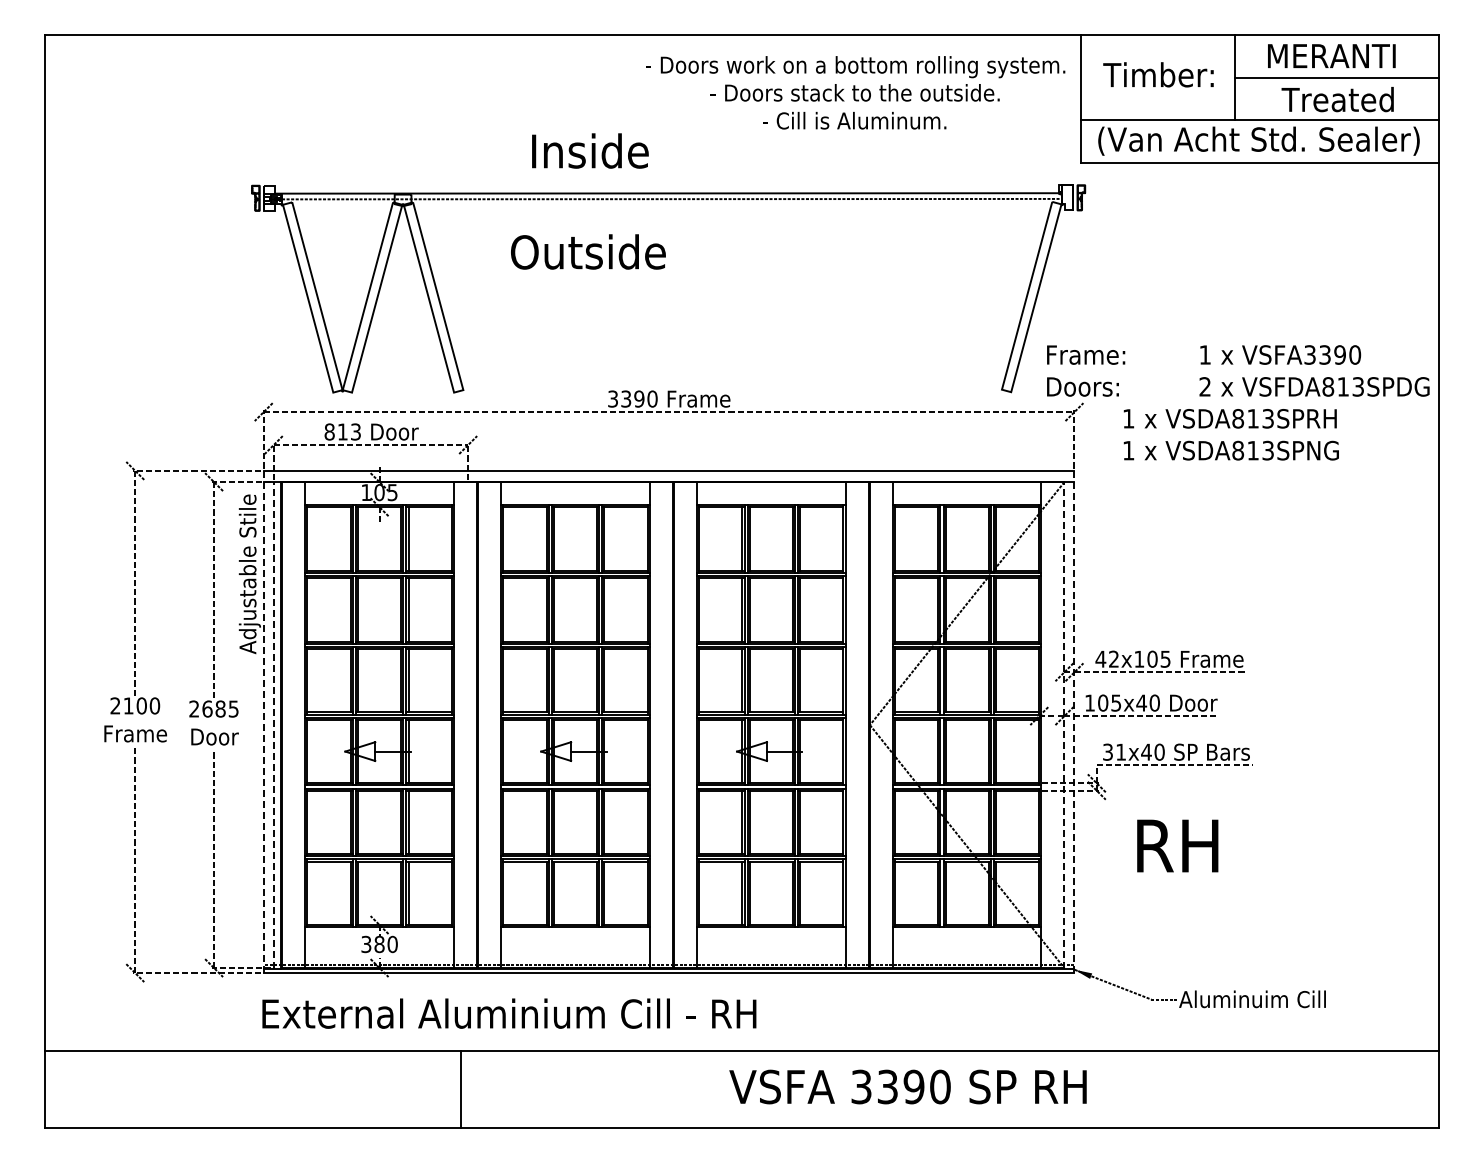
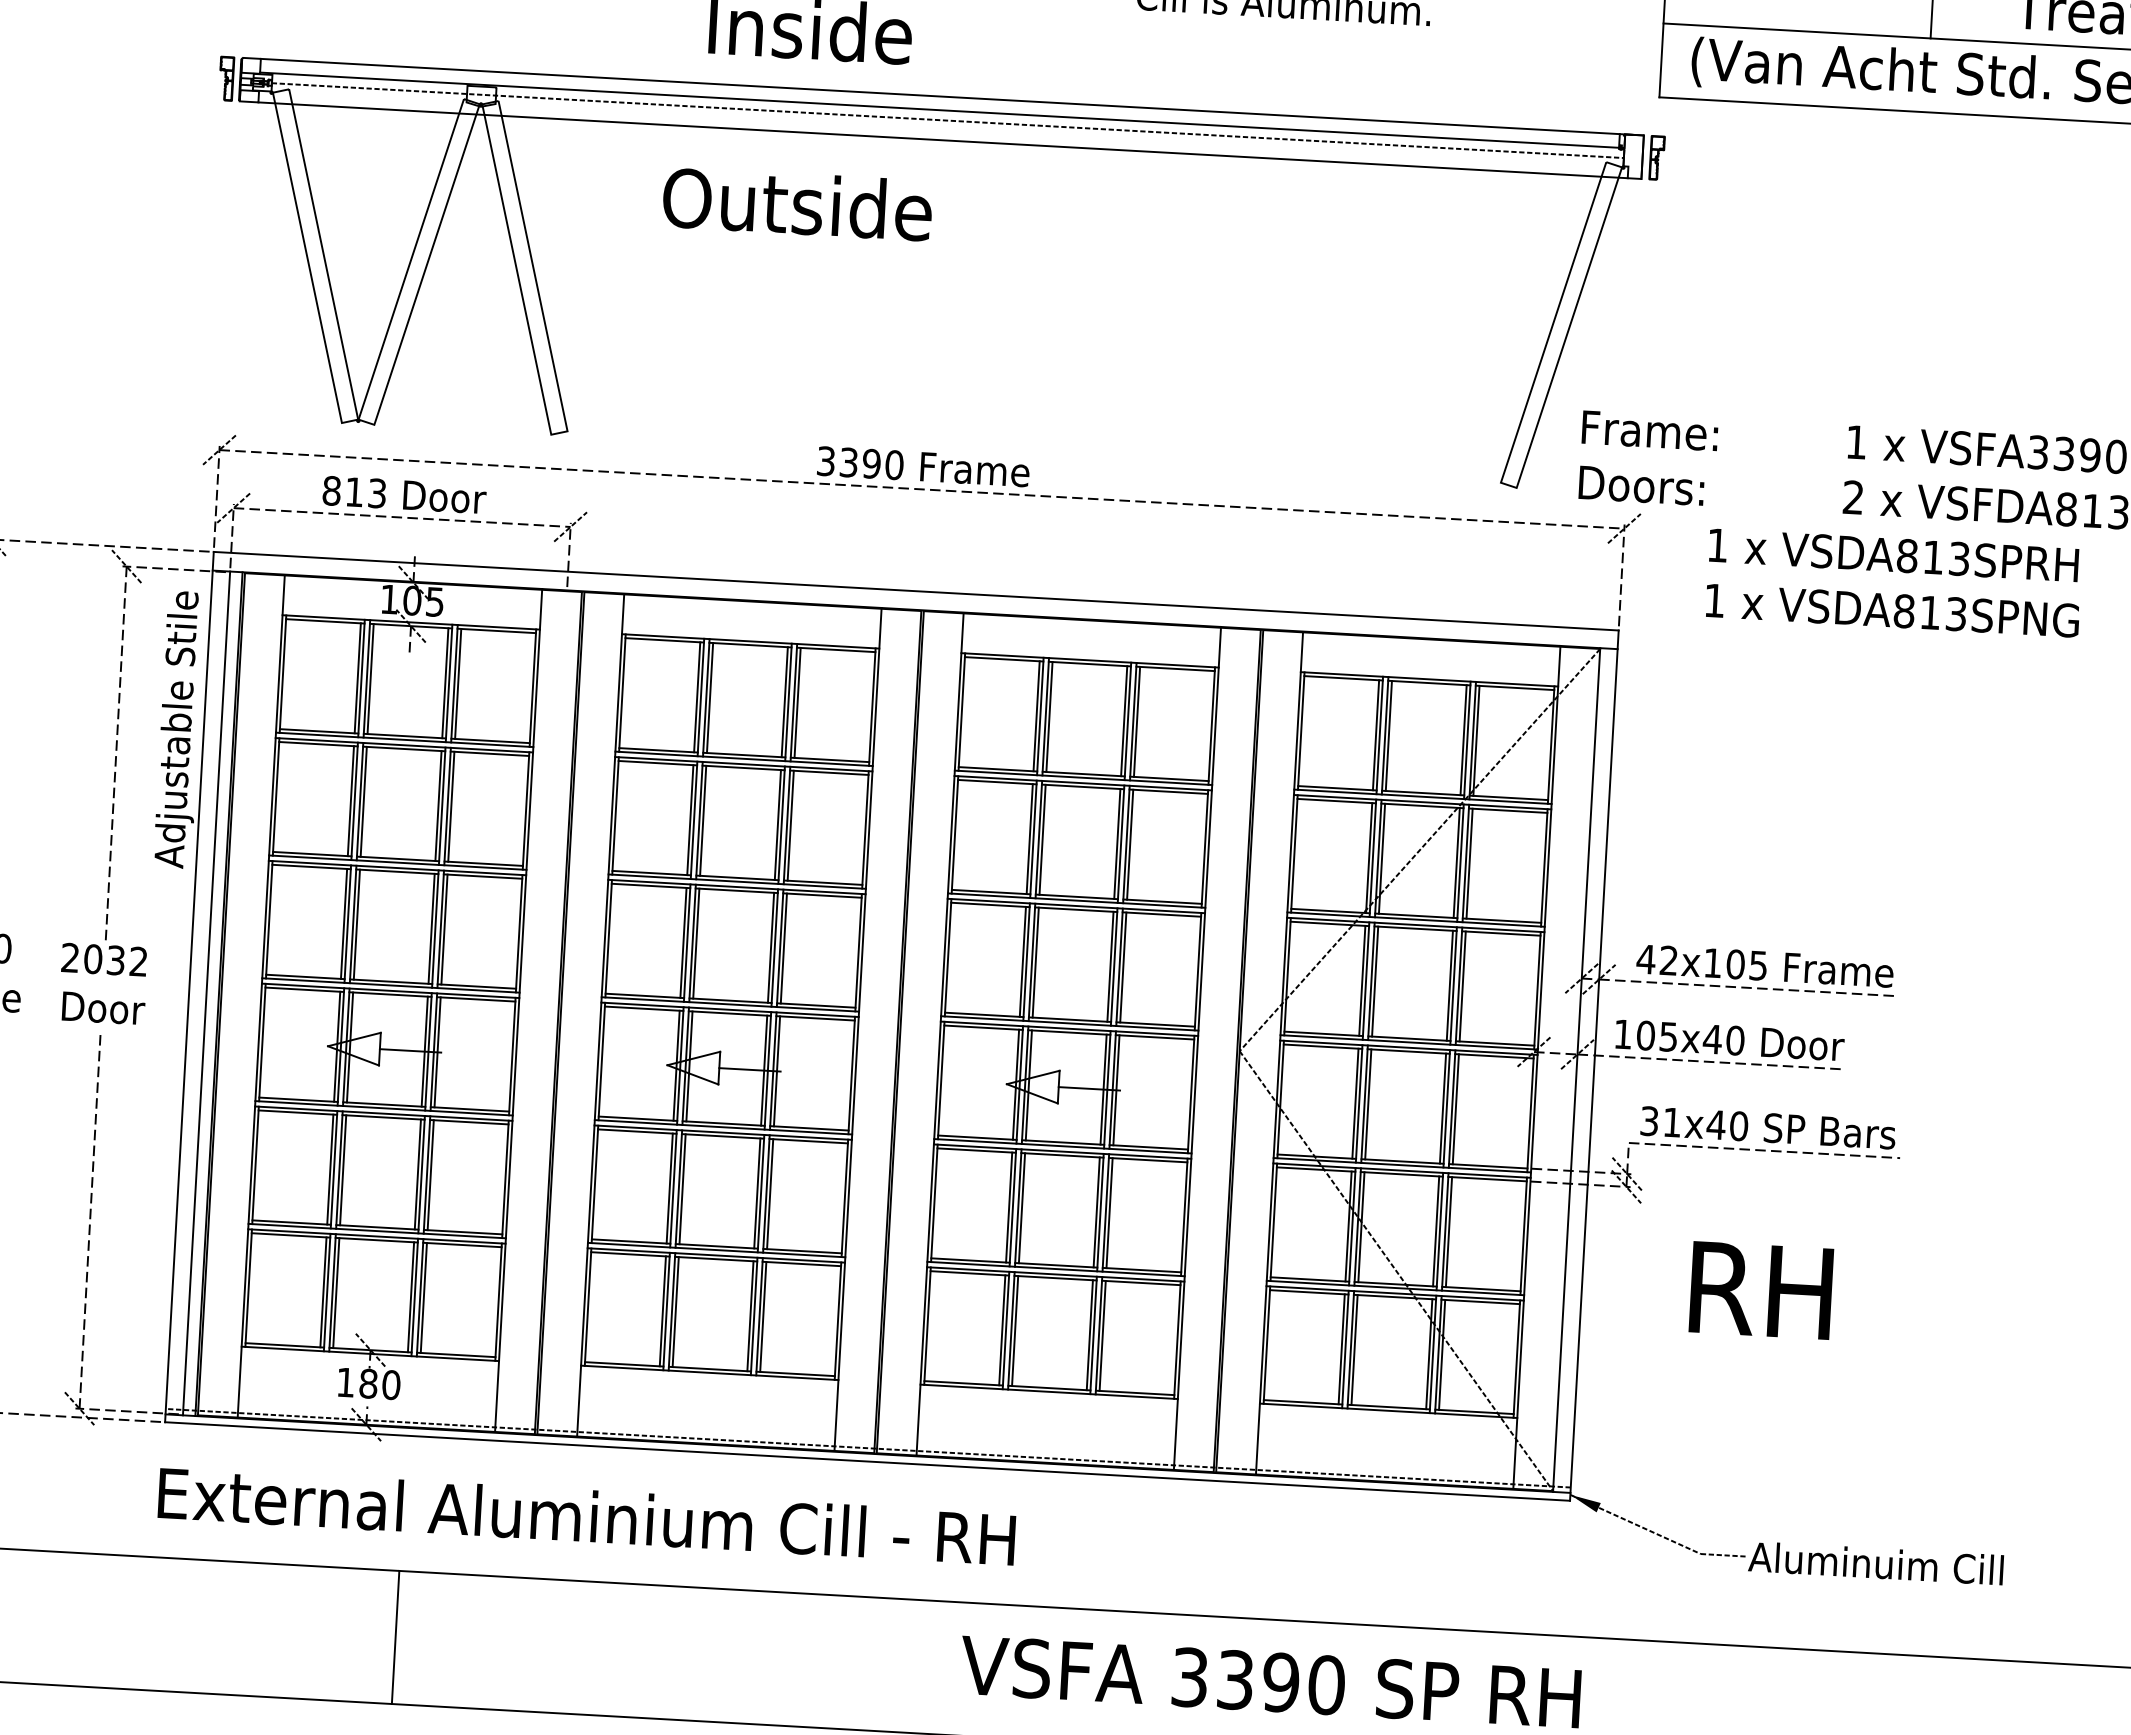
line: (666, 185) -> (939, 96), added
line: (669, 210) -> (942, 140), added
text: (220, 708) -> (115, 959), 2685 -> 2032
line: (263, 721) -> (189, 986), dashed -> solid
line: (1074, 722) -> (1594, 1066), dashed -> solid
line: (273, 724) -> (206, 992), dashed -> solid
line: (1064, 724) -> (1576, 1068), dashed -> solid
text: (366, 944) -> (345, 1382), 380 -> 180
line: (461, 1089) -> (396, 1637), moved

